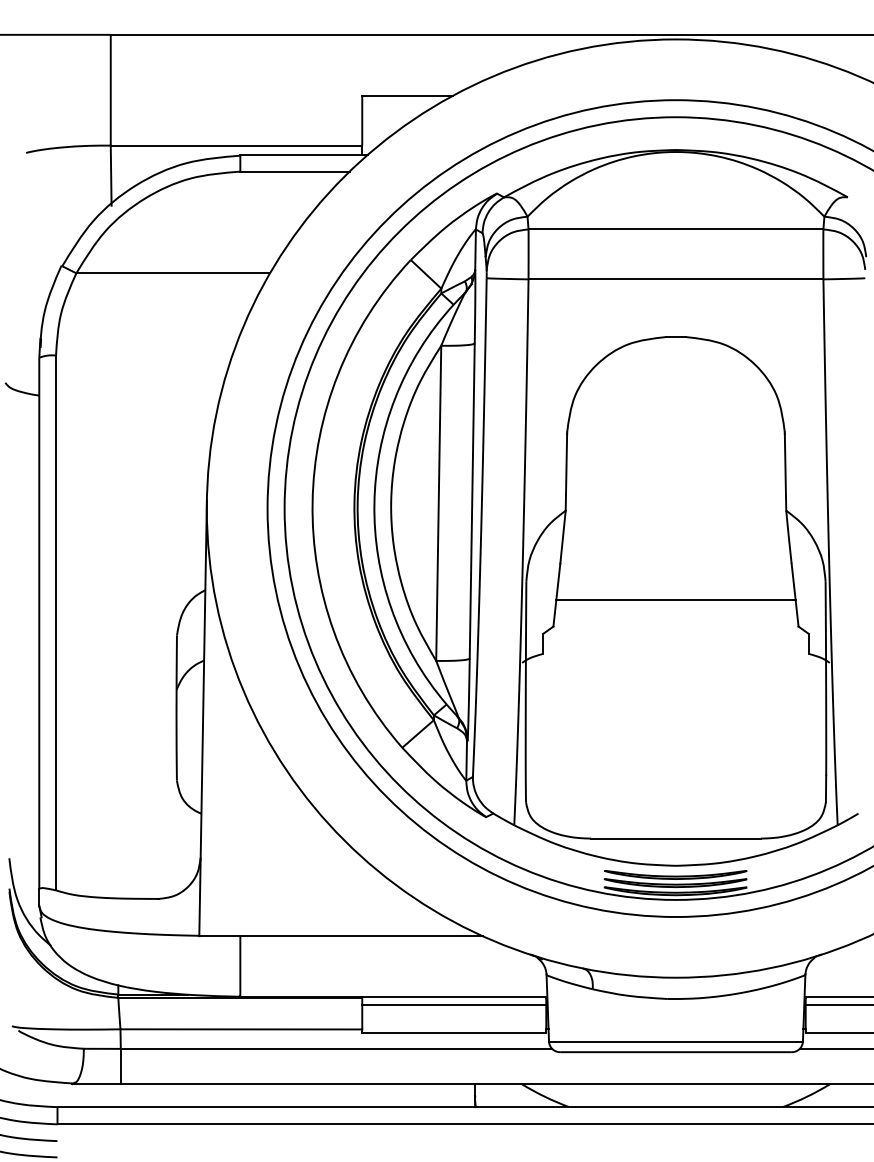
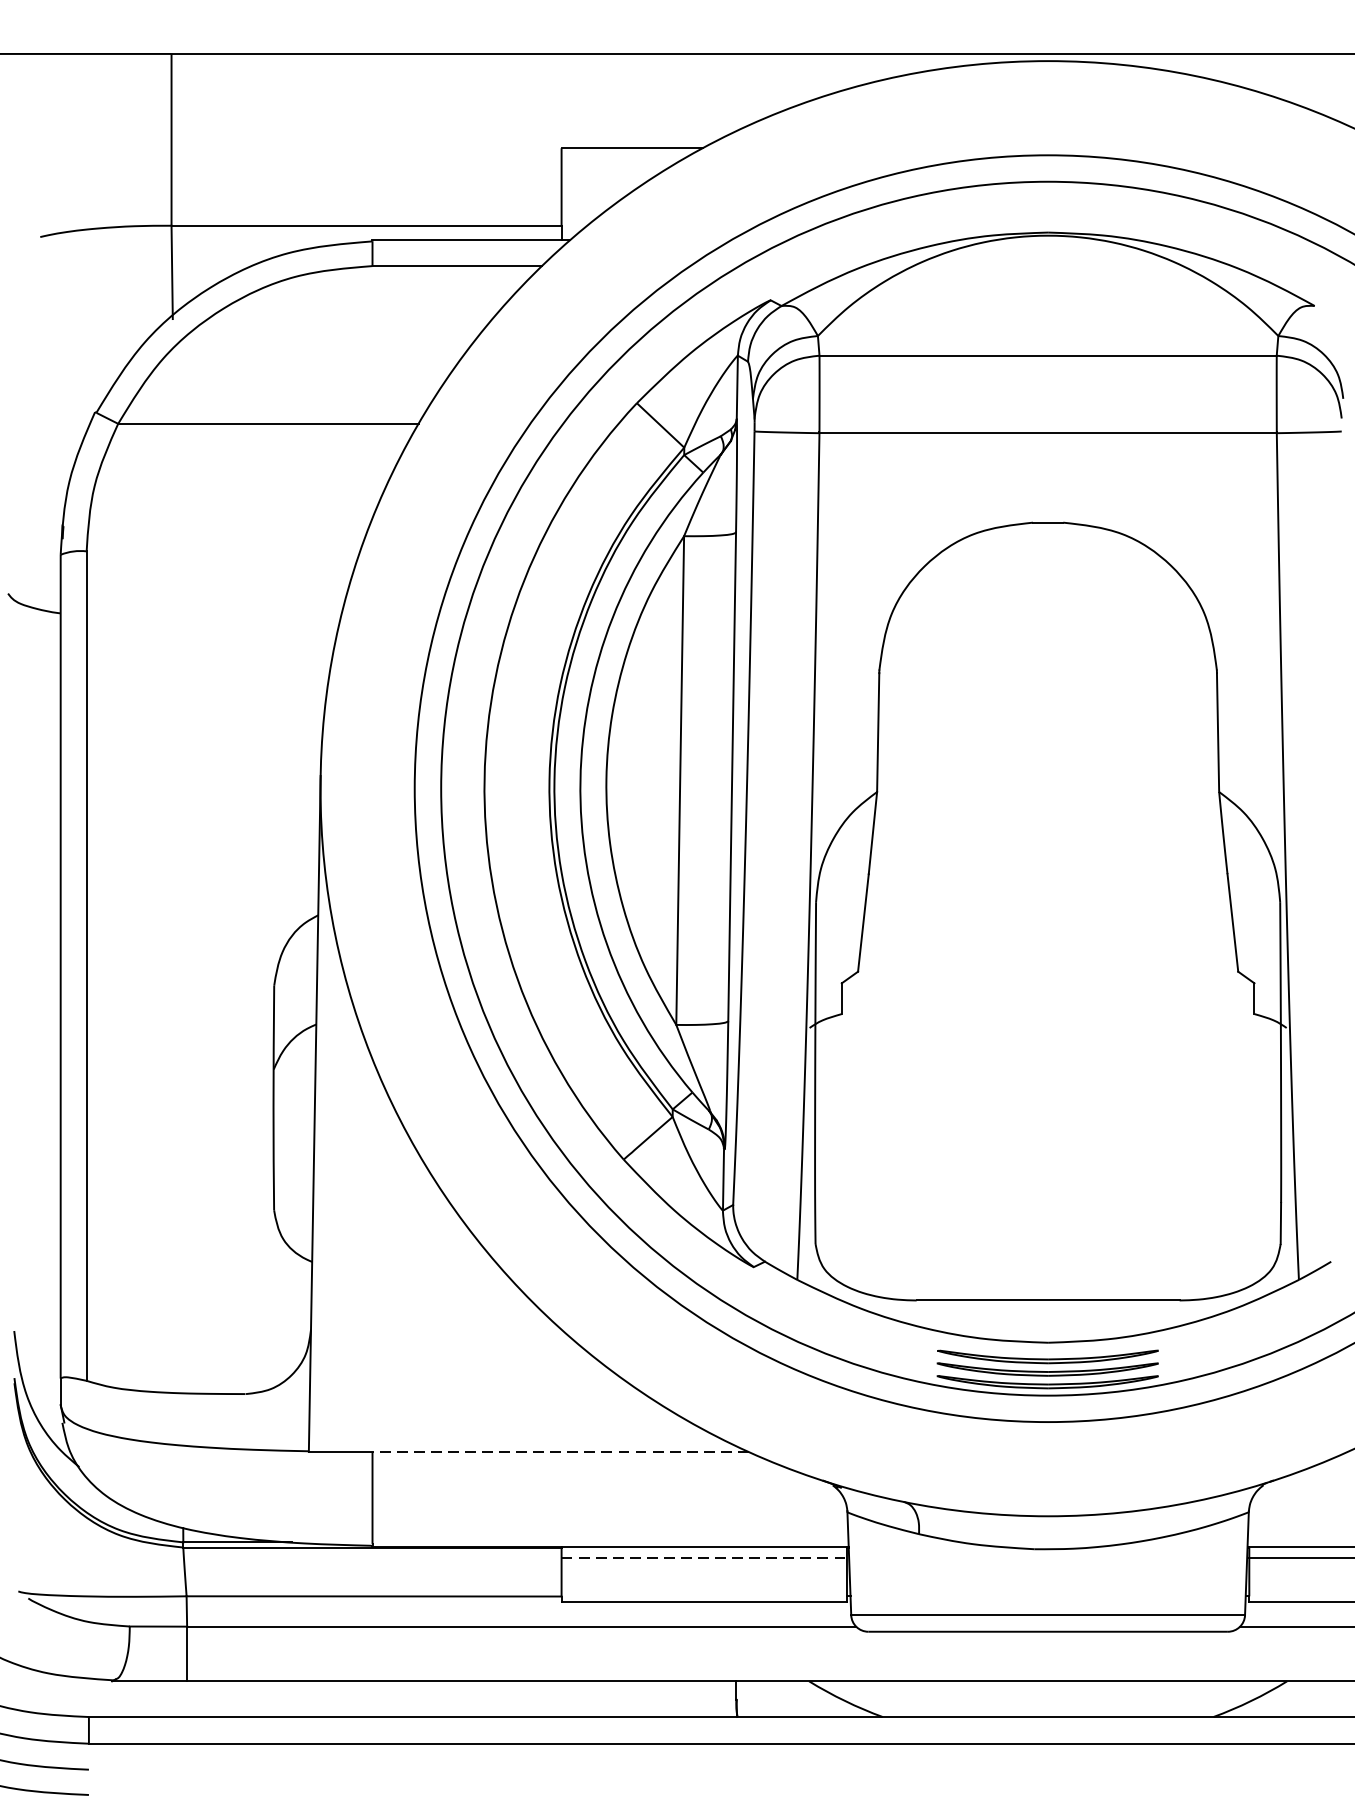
line: (675, 599) -> (1047, 929), removed
line: (361, 936) -> (560, 1452), solid -> dashed
line: (454, 1004) -> (704, 1557), solid -> dashed

